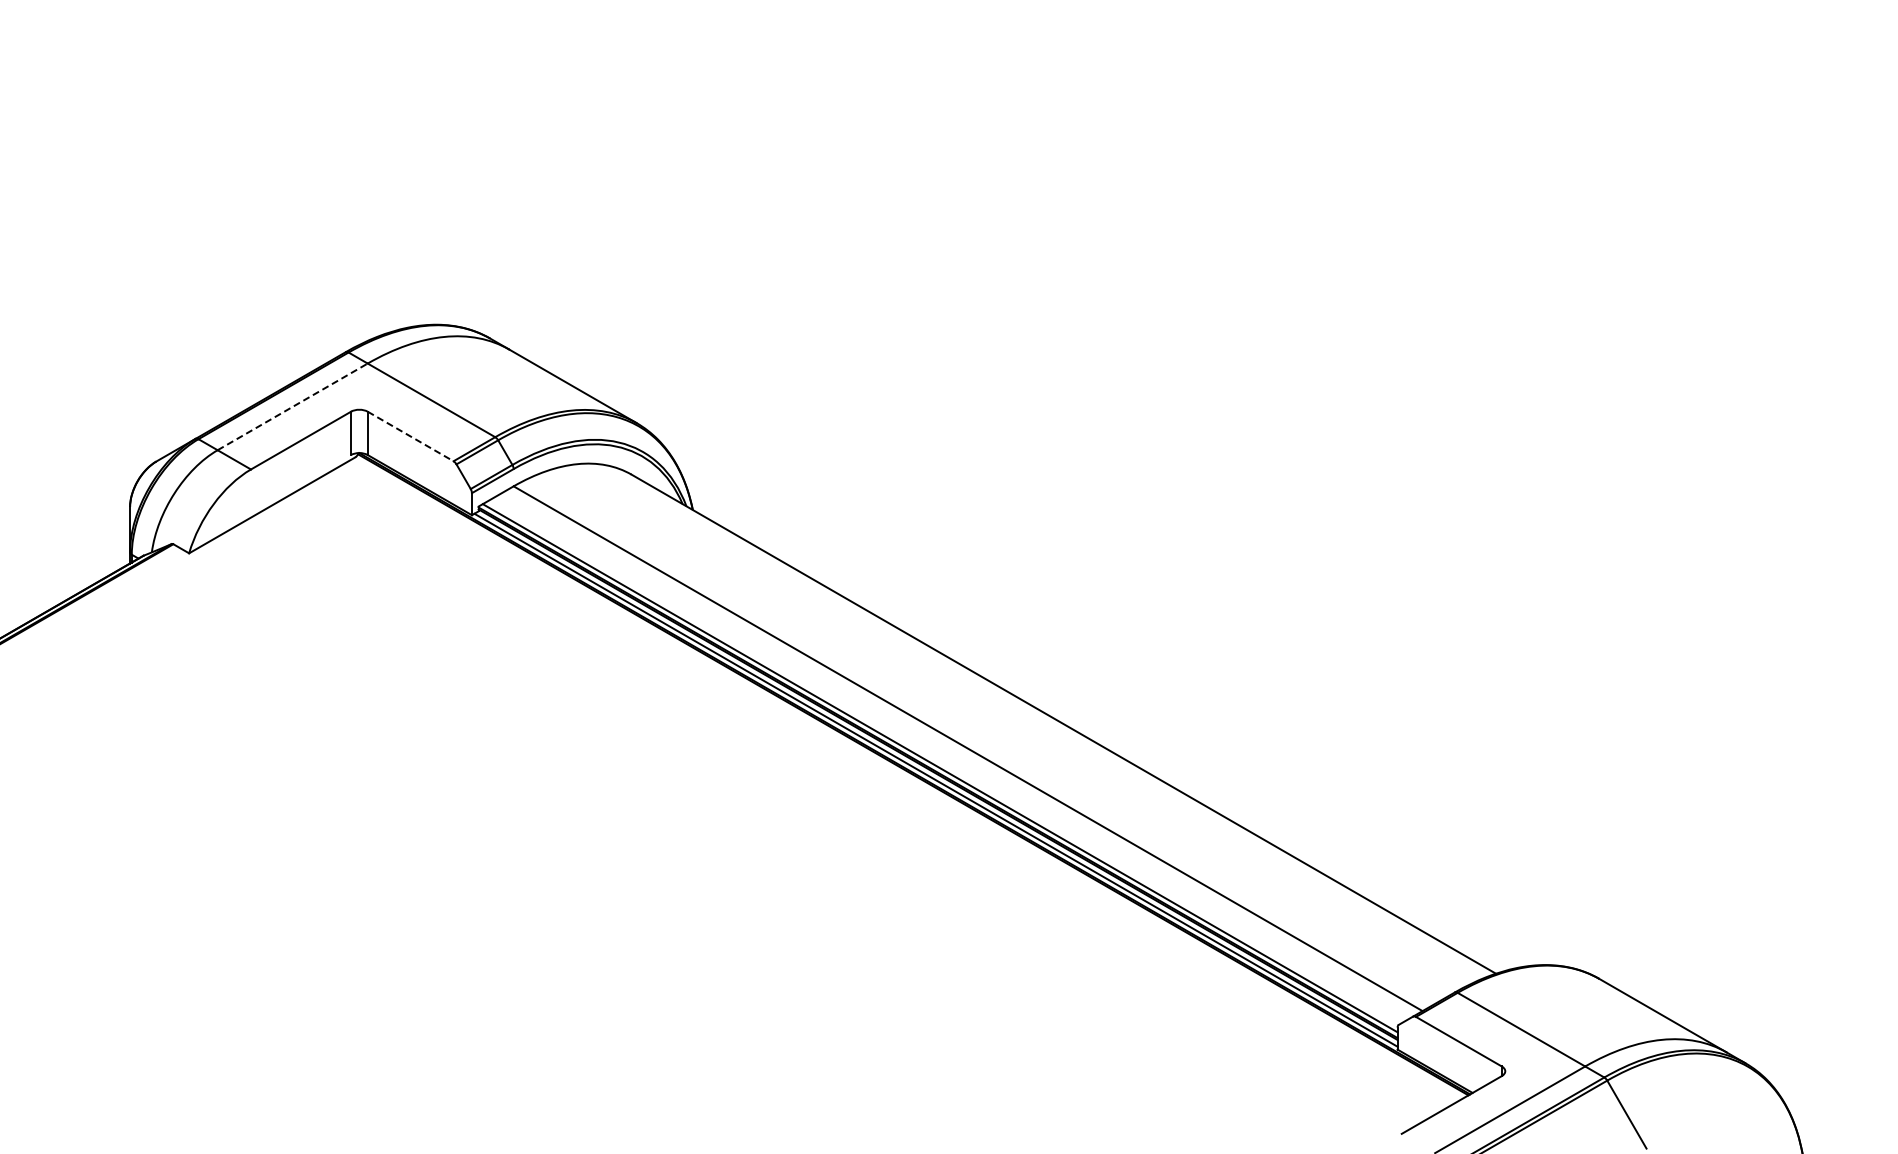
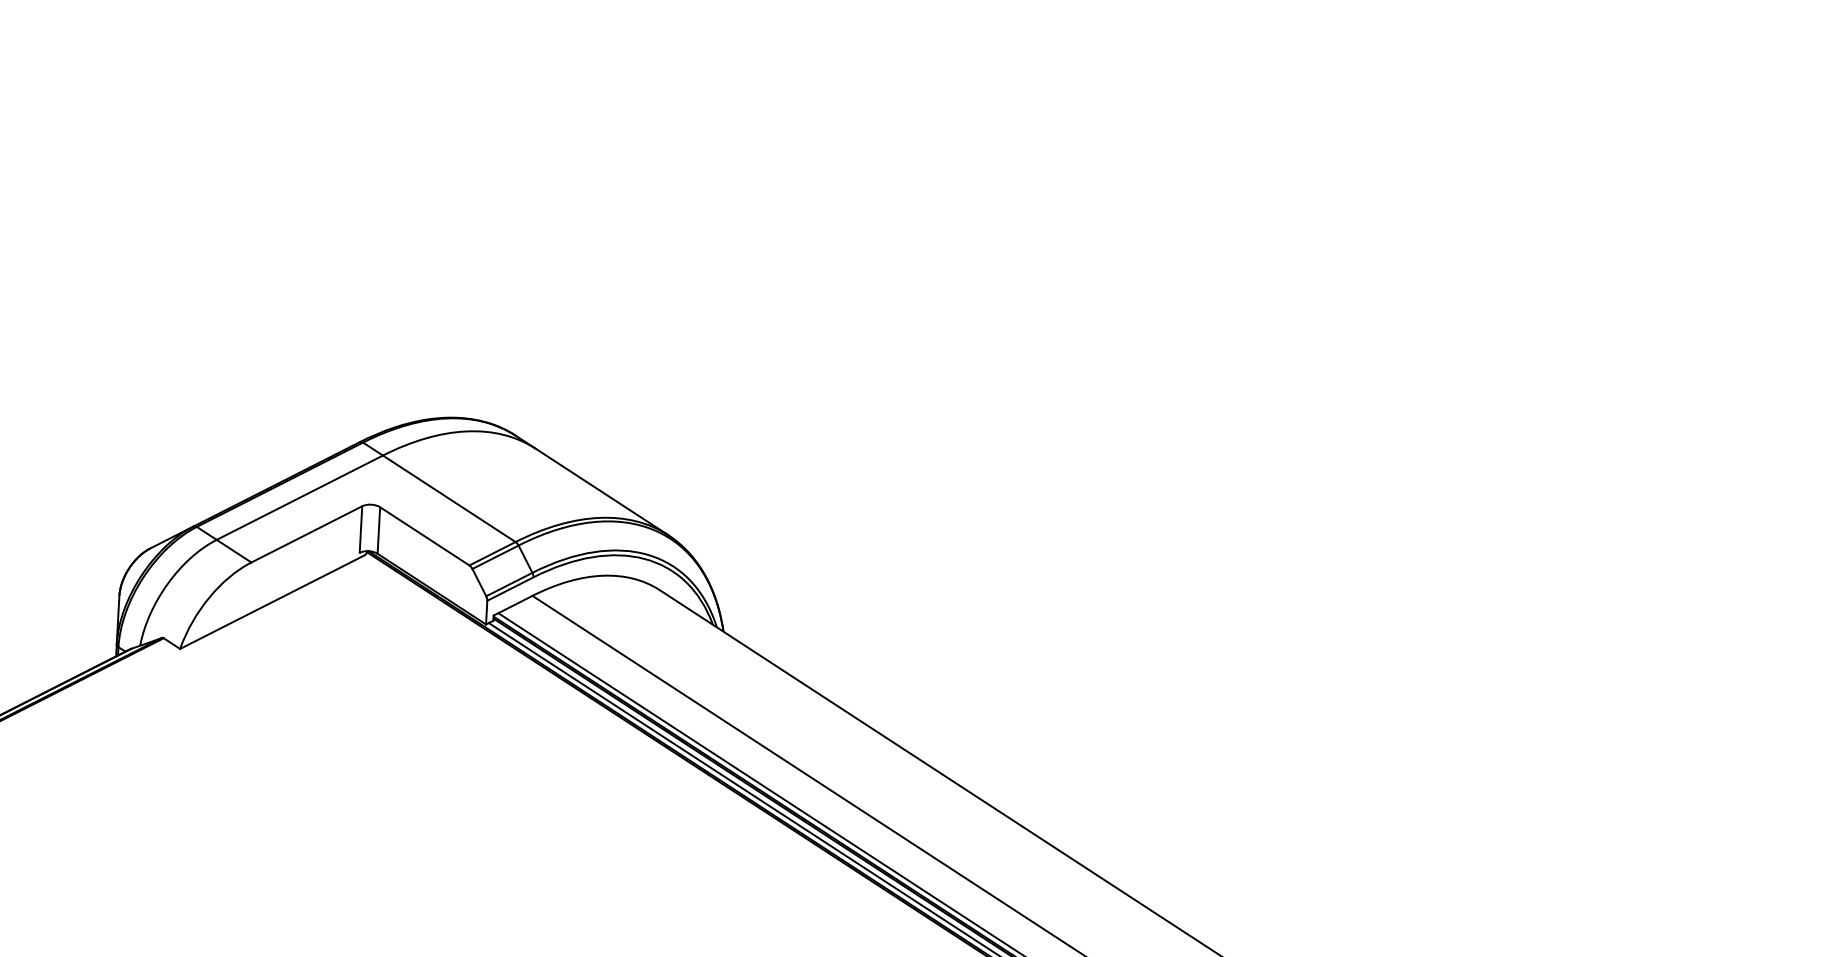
line: (292, 406) -> (299, 497), dashed -> solid
line: (410, 436) -> (424, 536), dashed -> solid

